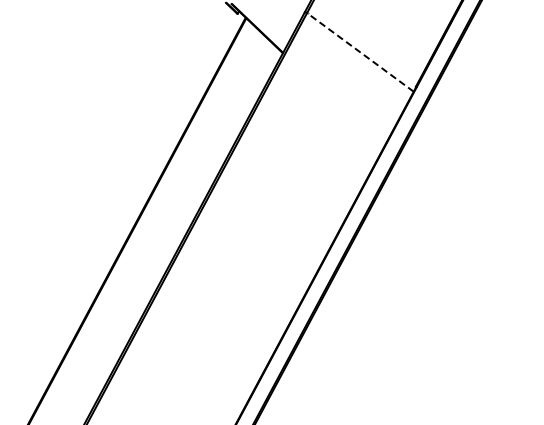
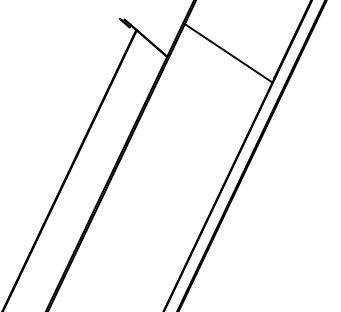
line: (360, 52) -> (228, 53), dashed -> solid

